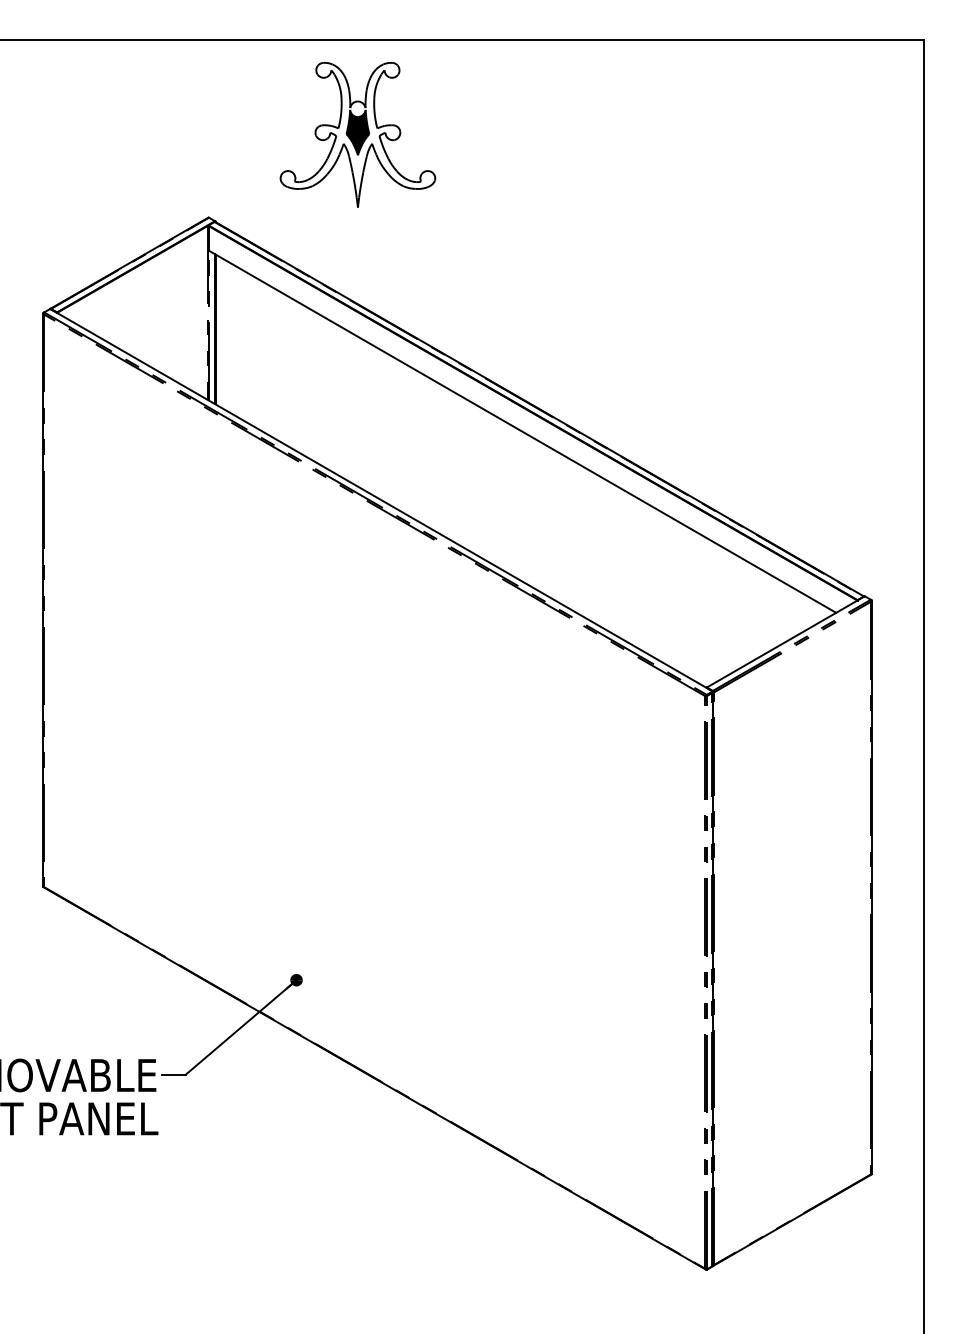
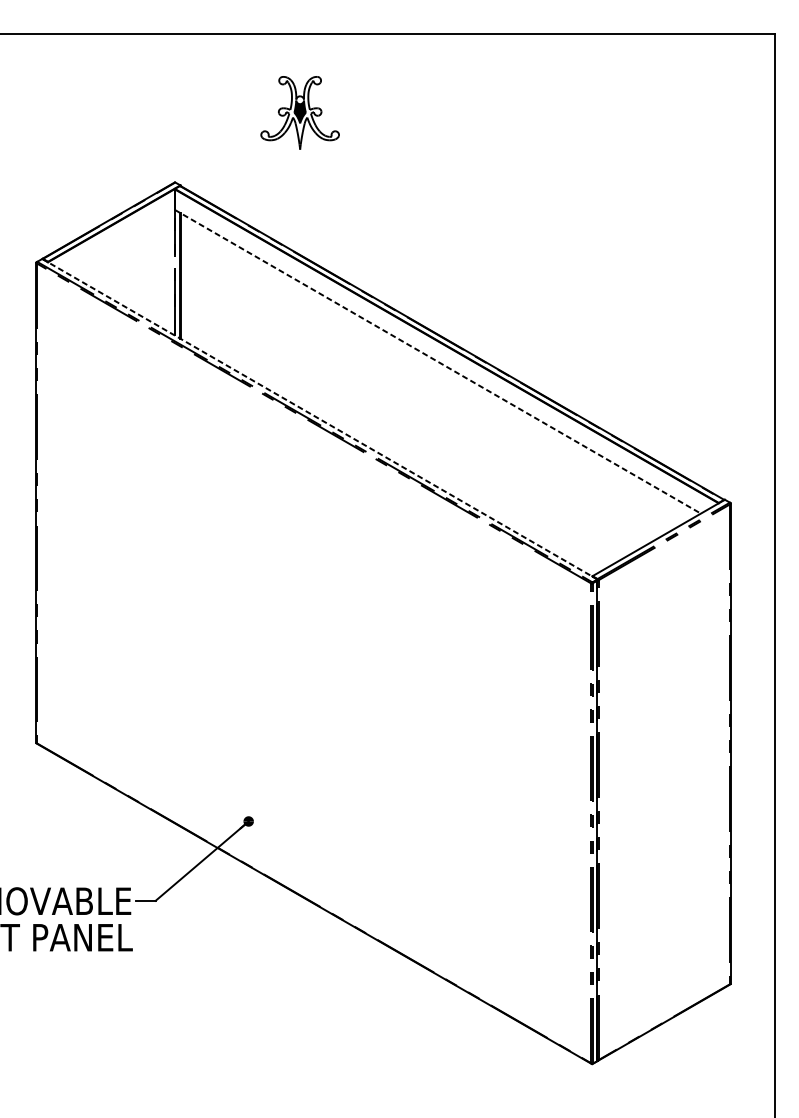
part: (357, 134) -> (299, 112), size x0.6
line: (522, 431) -> (438, 361), solid -> dashed
line: (381, 500) -> (319, 419), solid -> dashed

